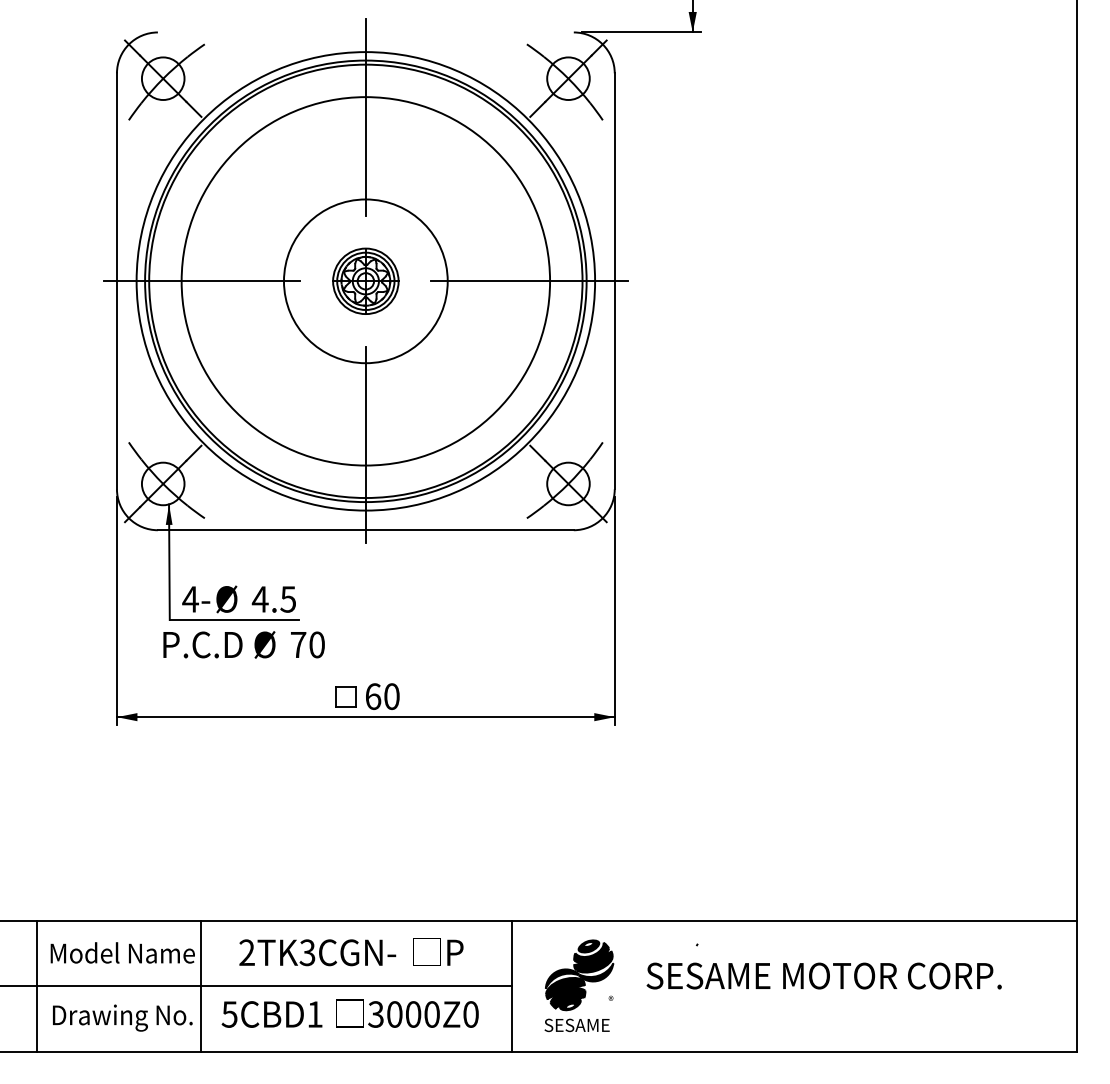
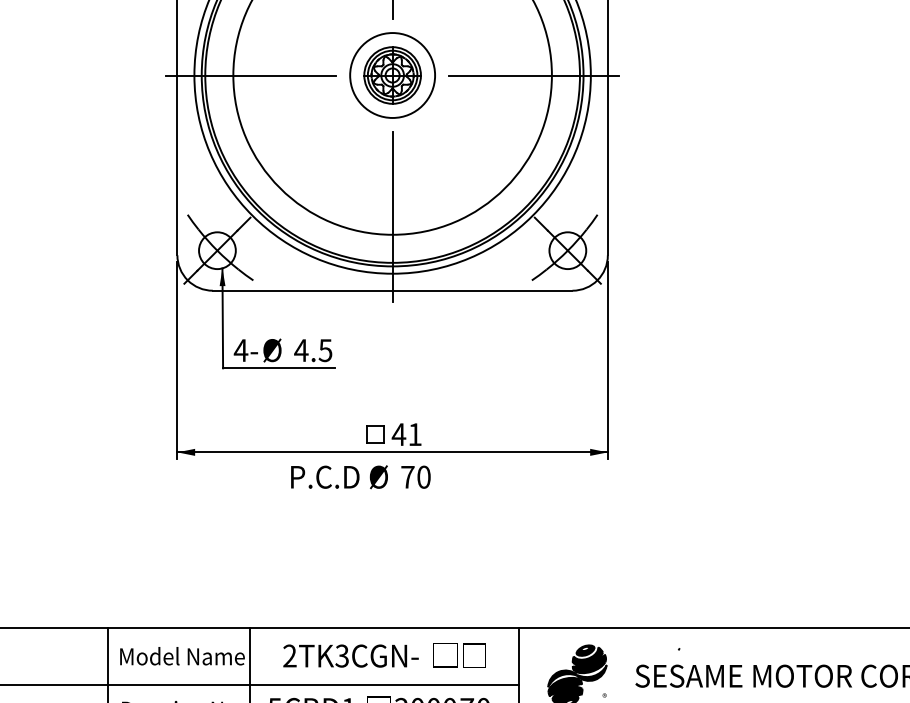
circle: (365, 281) -> (392, 75), size x0.6
text: (243, 644) -> (360, 476), moved
text: (381, 696) -> (406, 434), 60 -> 41
text: (460, 952) -> (474, 655), P -> □

